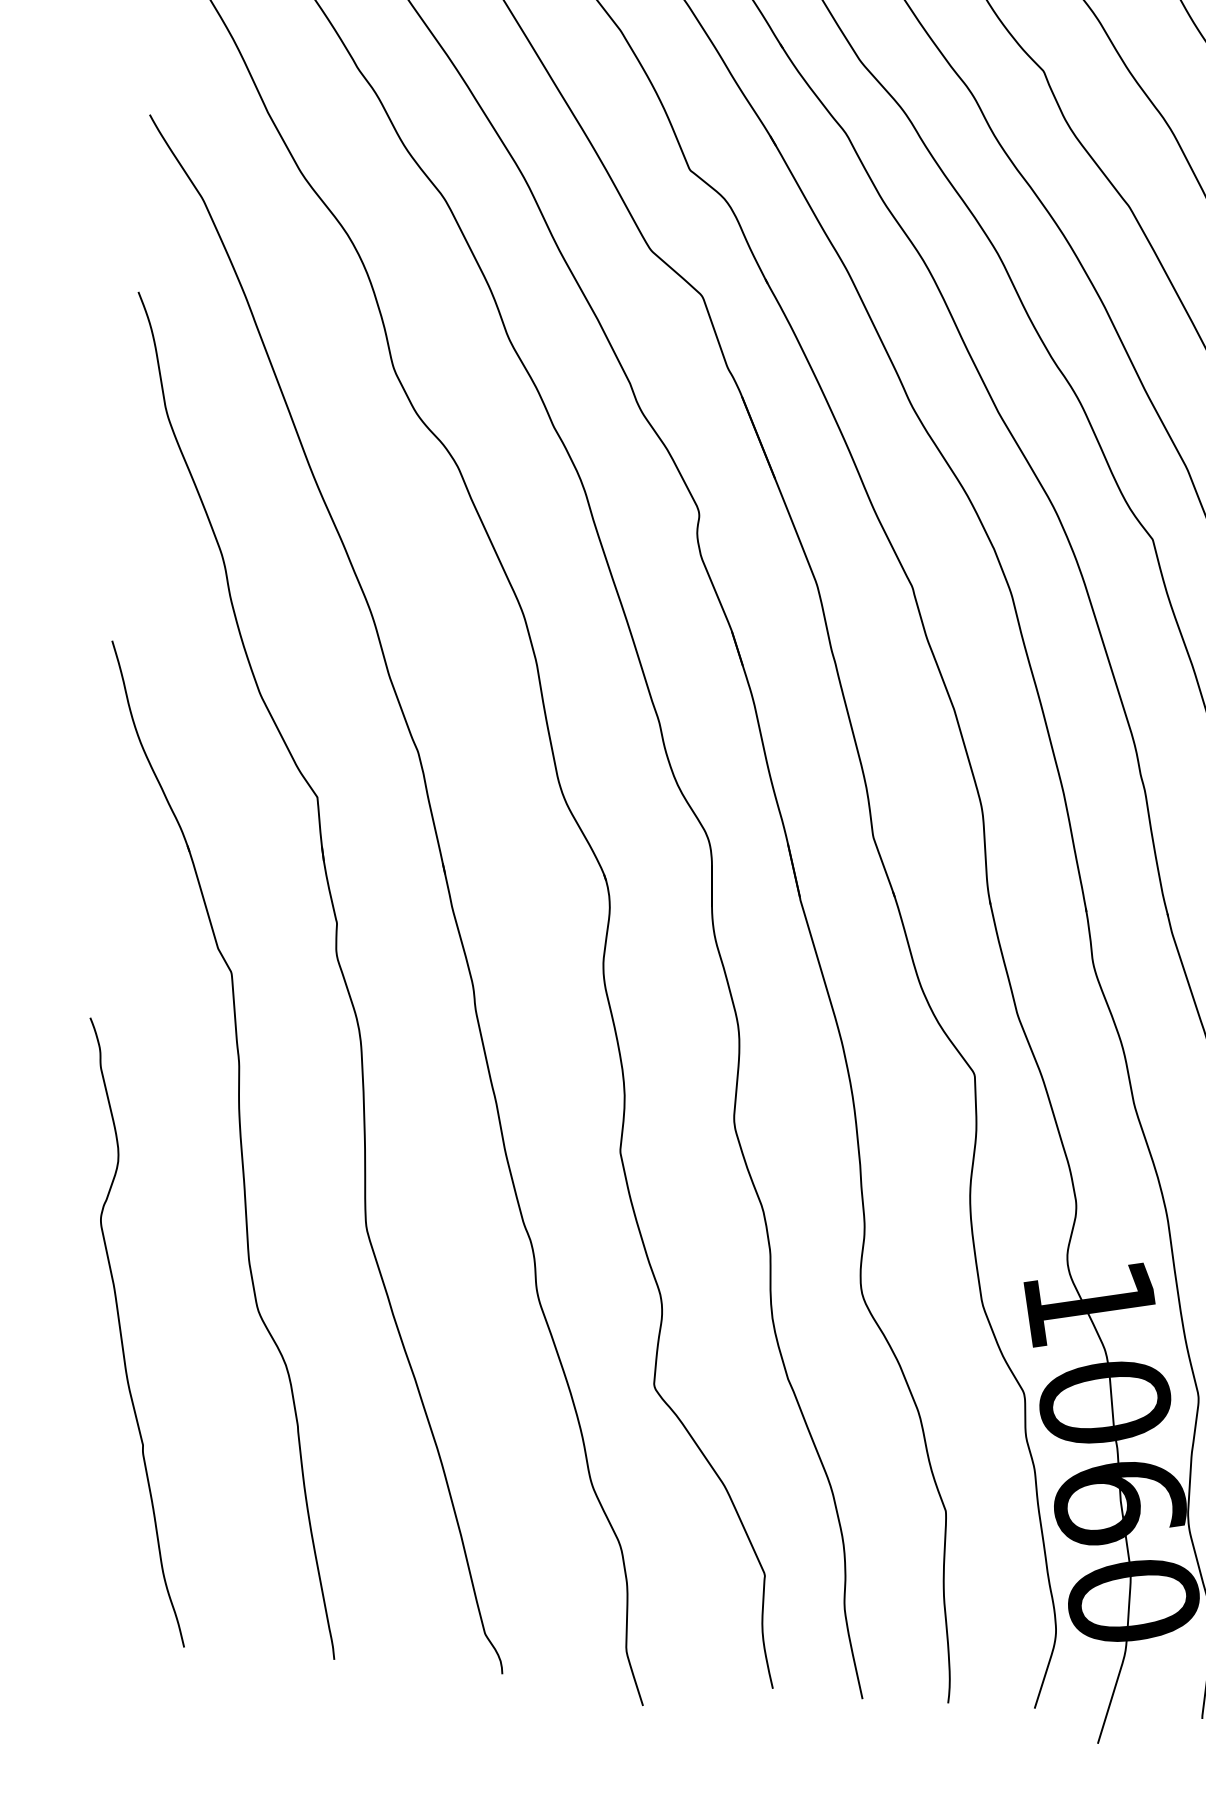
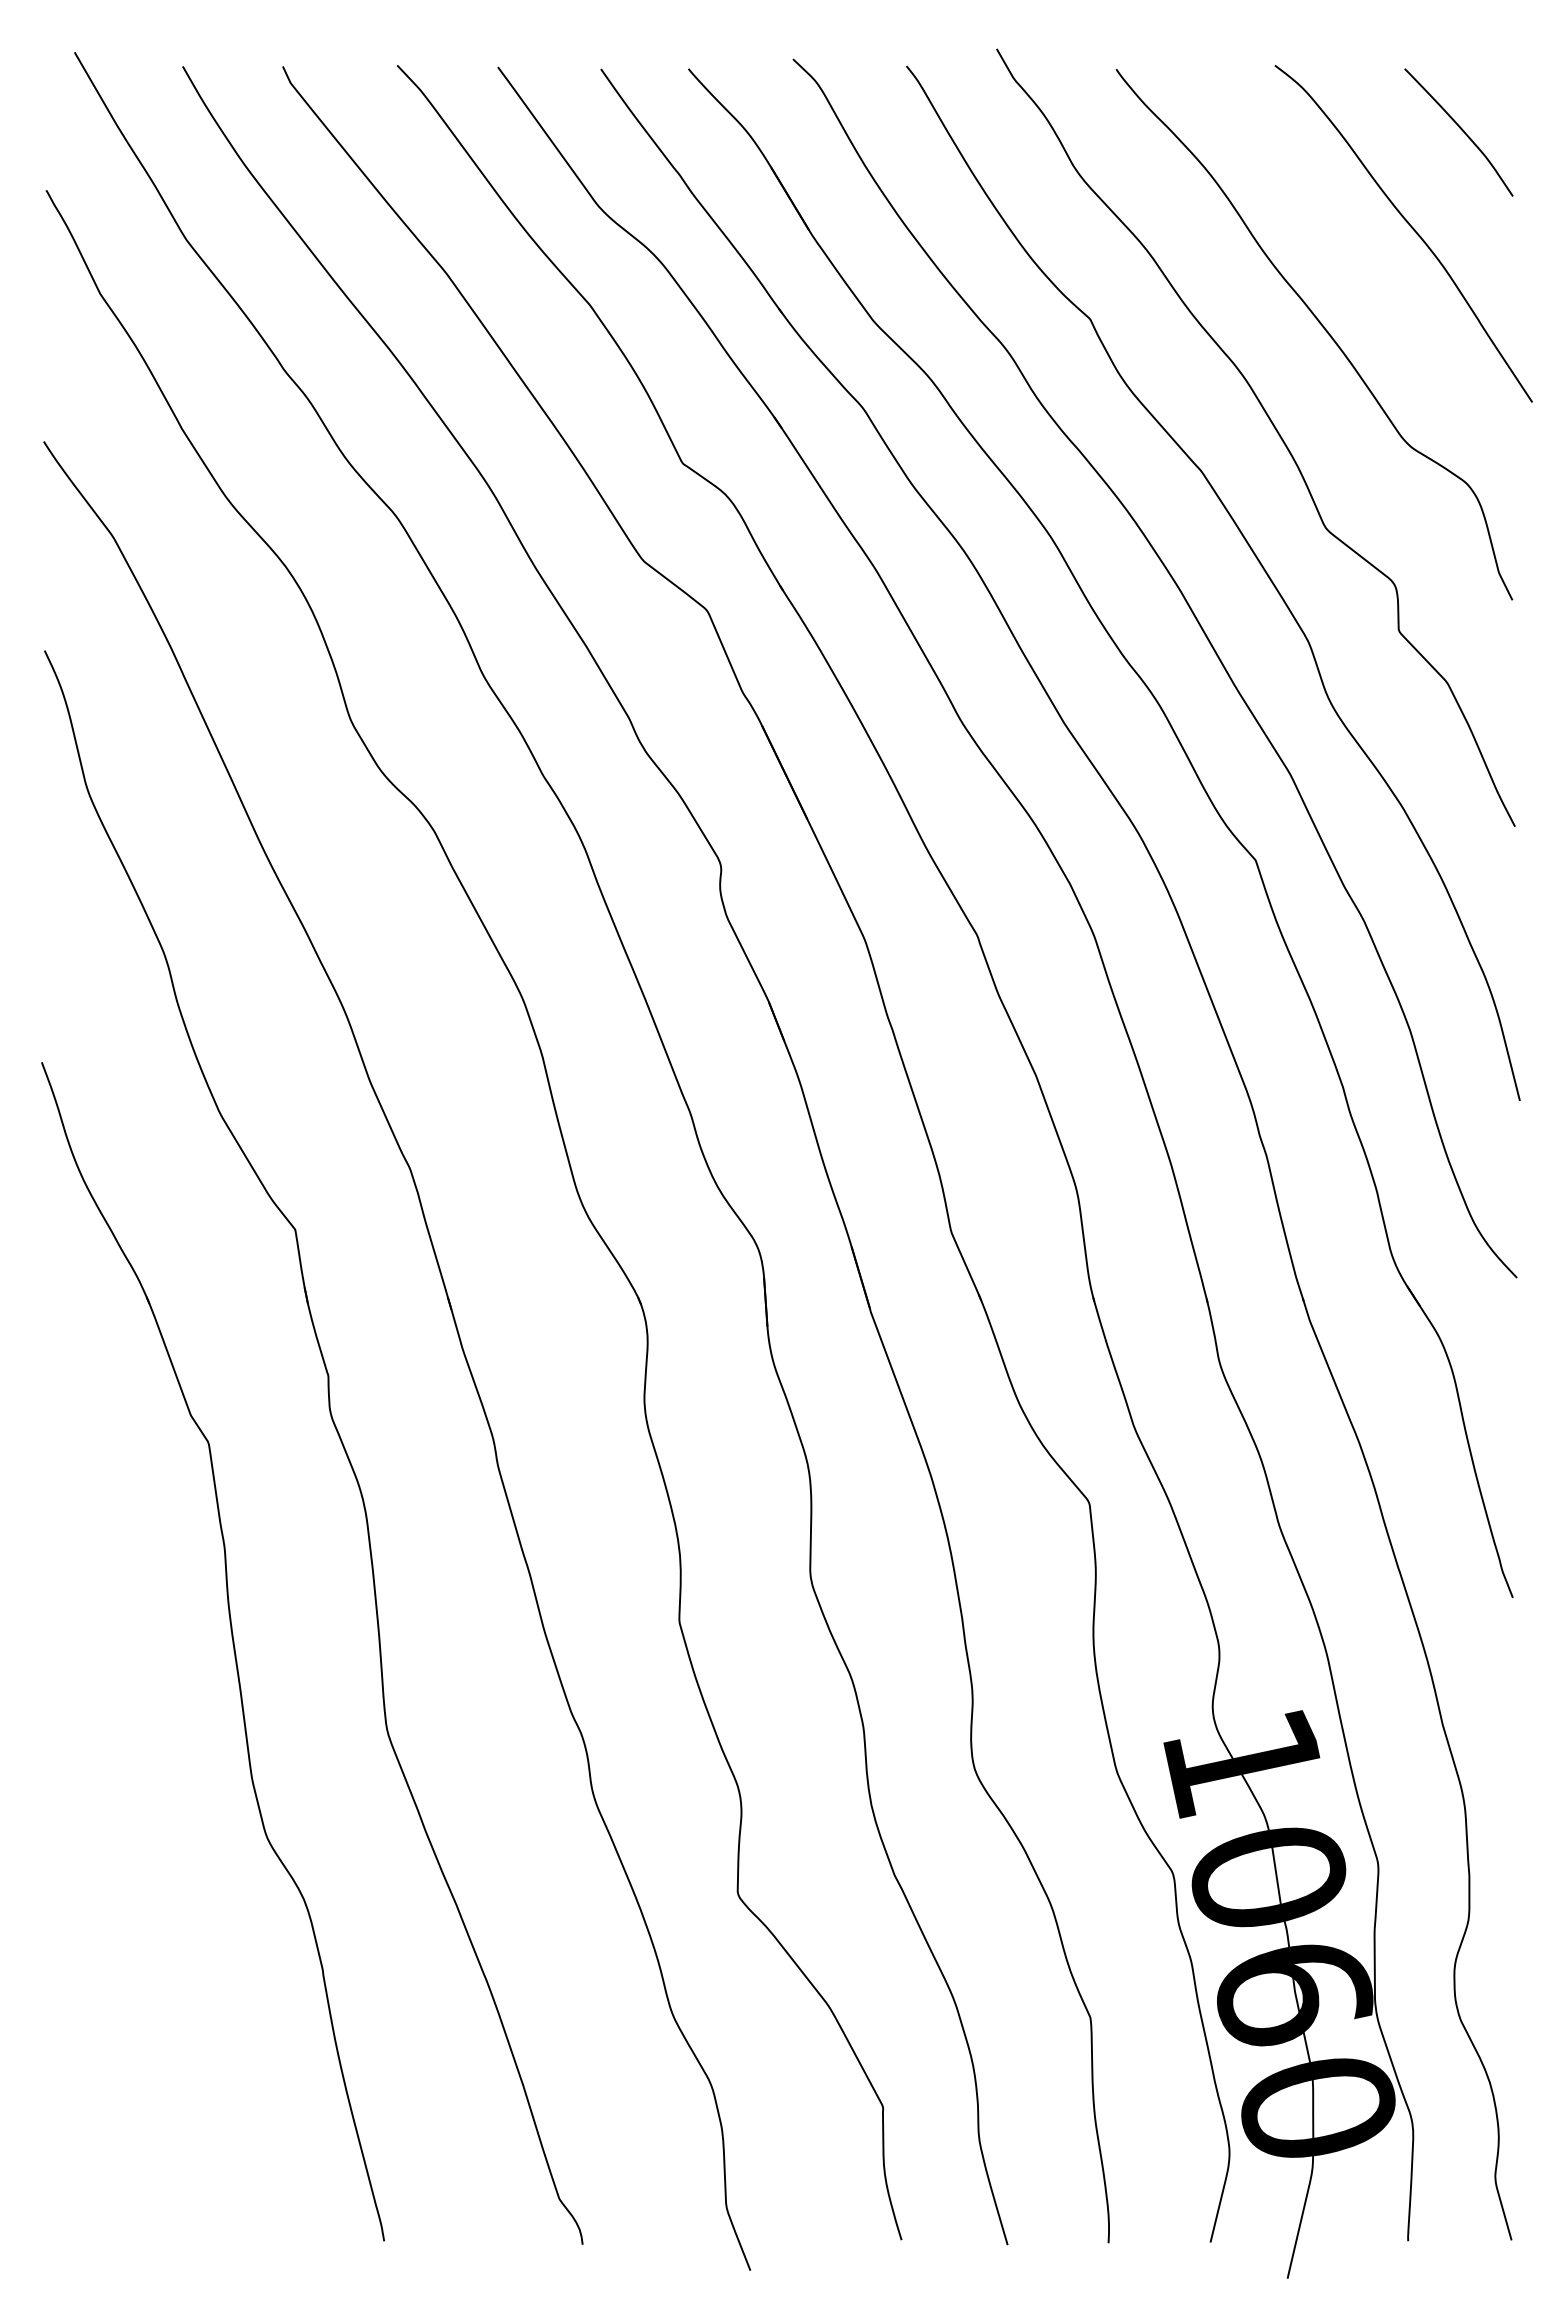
curve: (121, 1333) -> (108, 1874), removed

